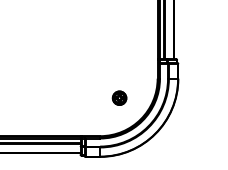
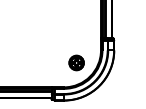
part: (119, 97) -> (76, 62), size x1.67

